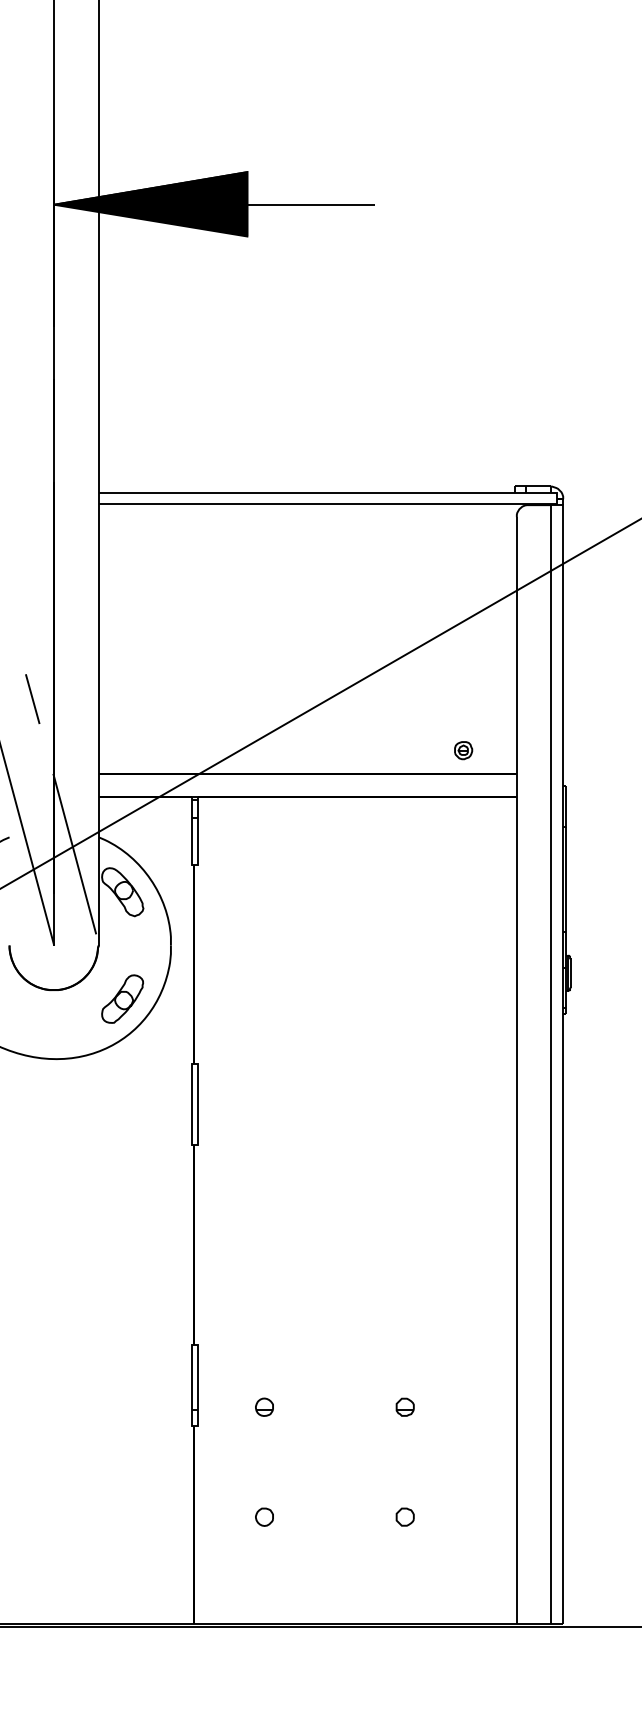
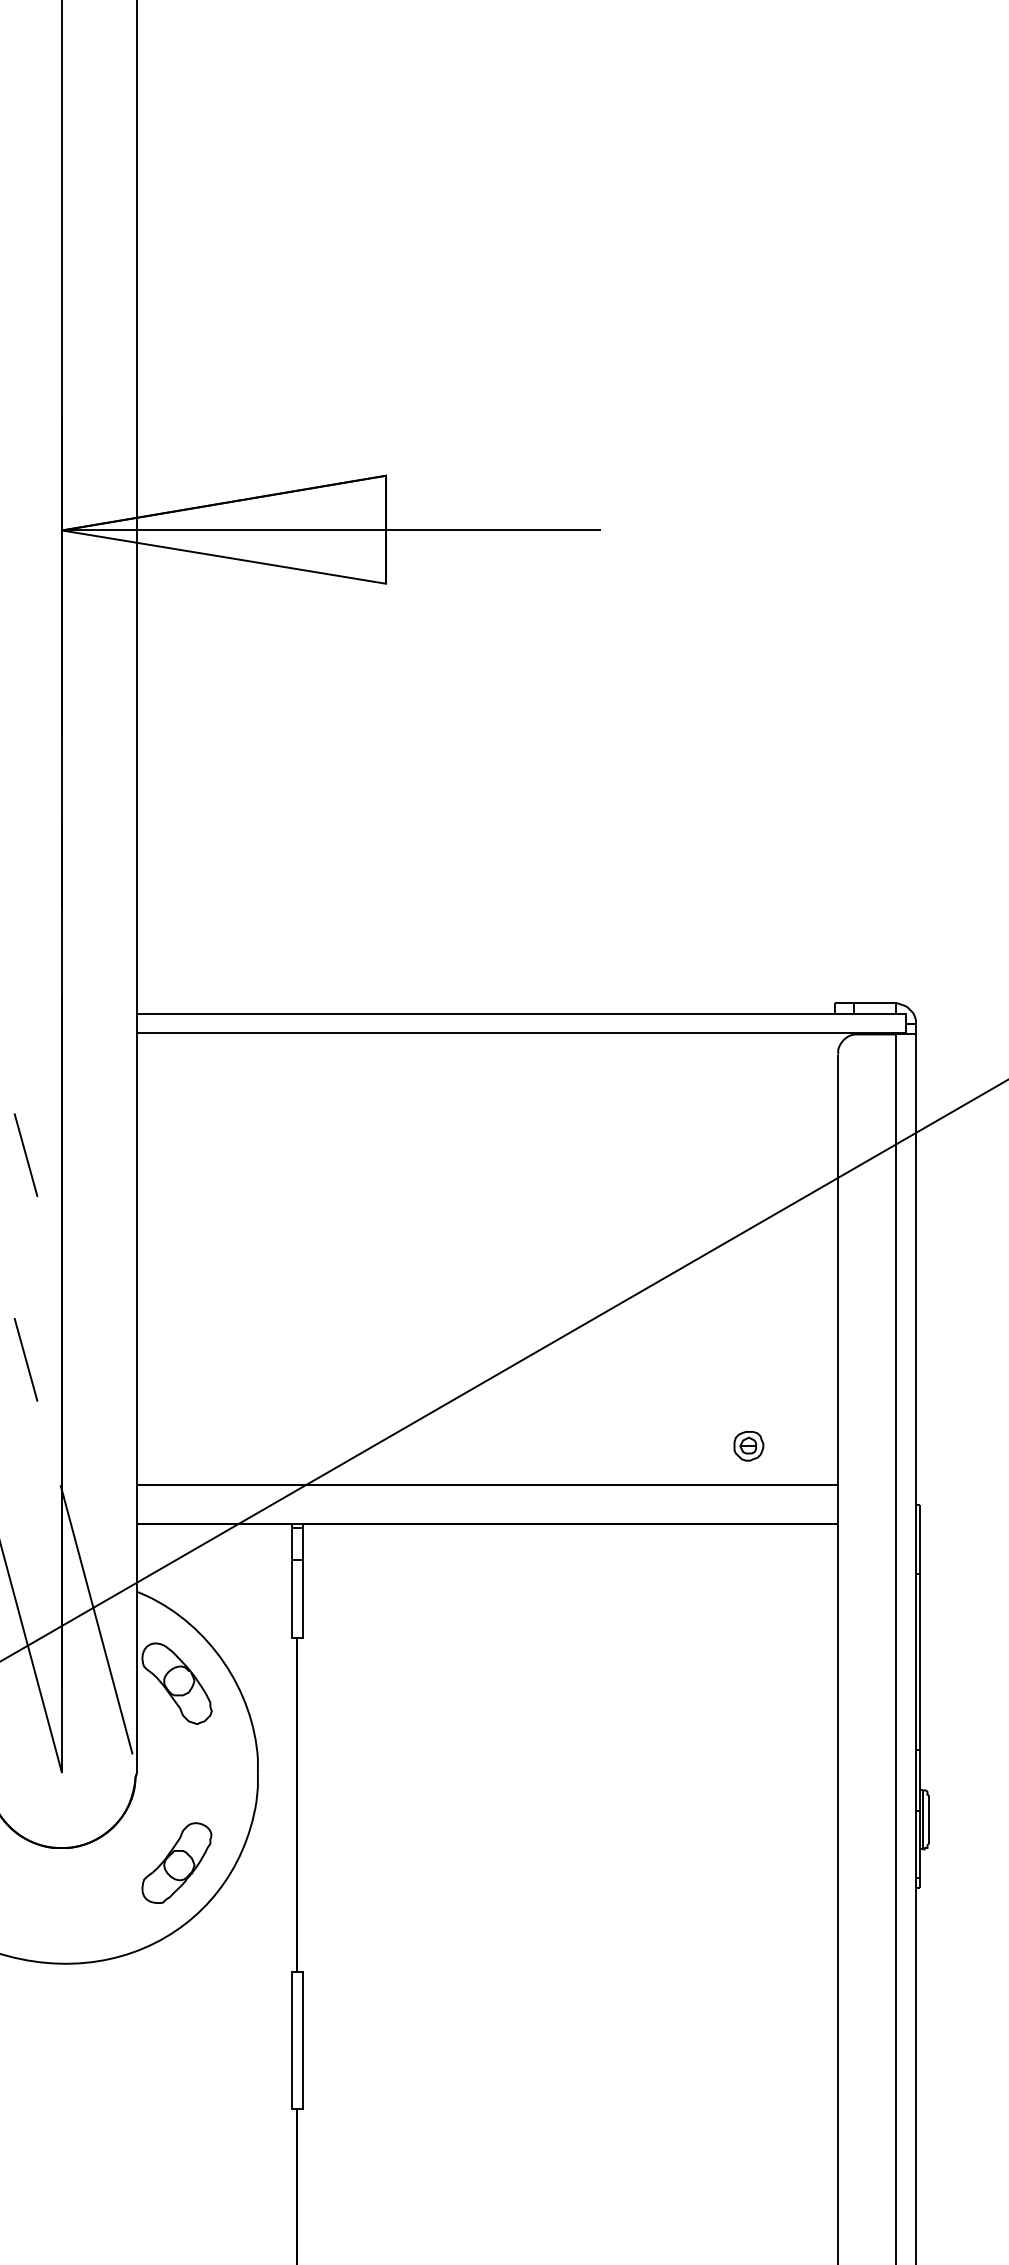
fill: (150, 204) -> (223, 530), removed
line: (32, 576) -> (25, 1154), added

